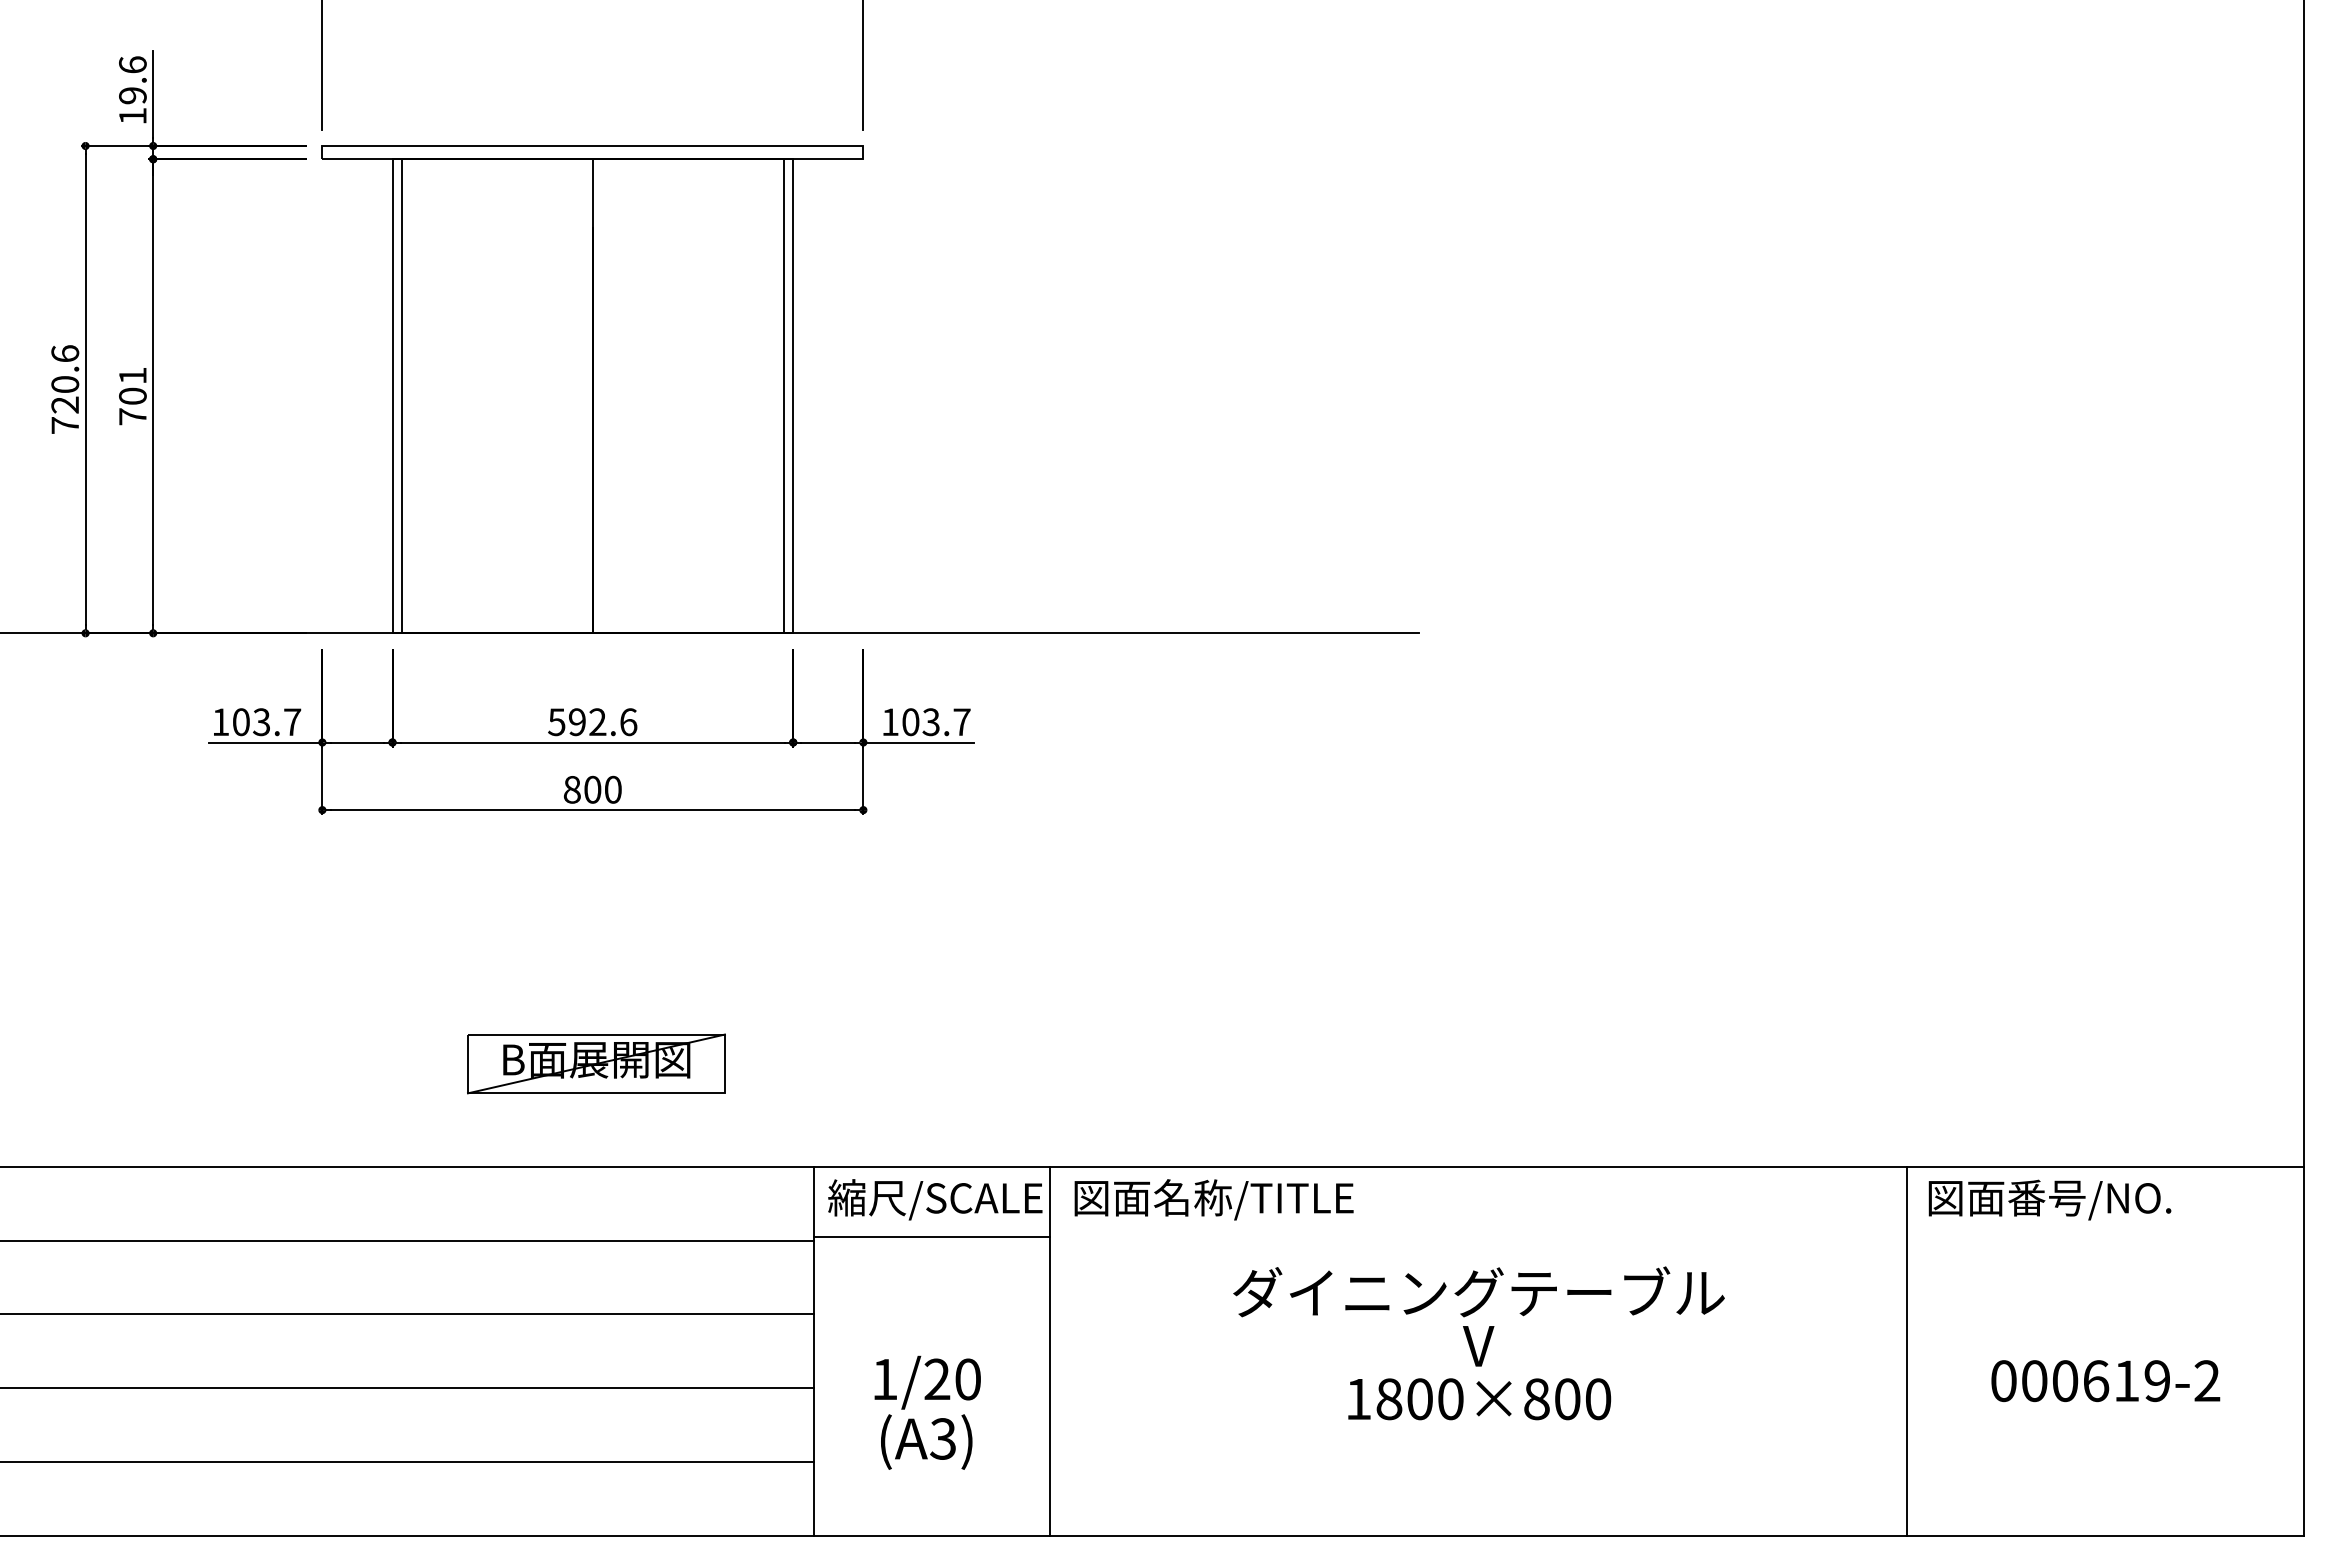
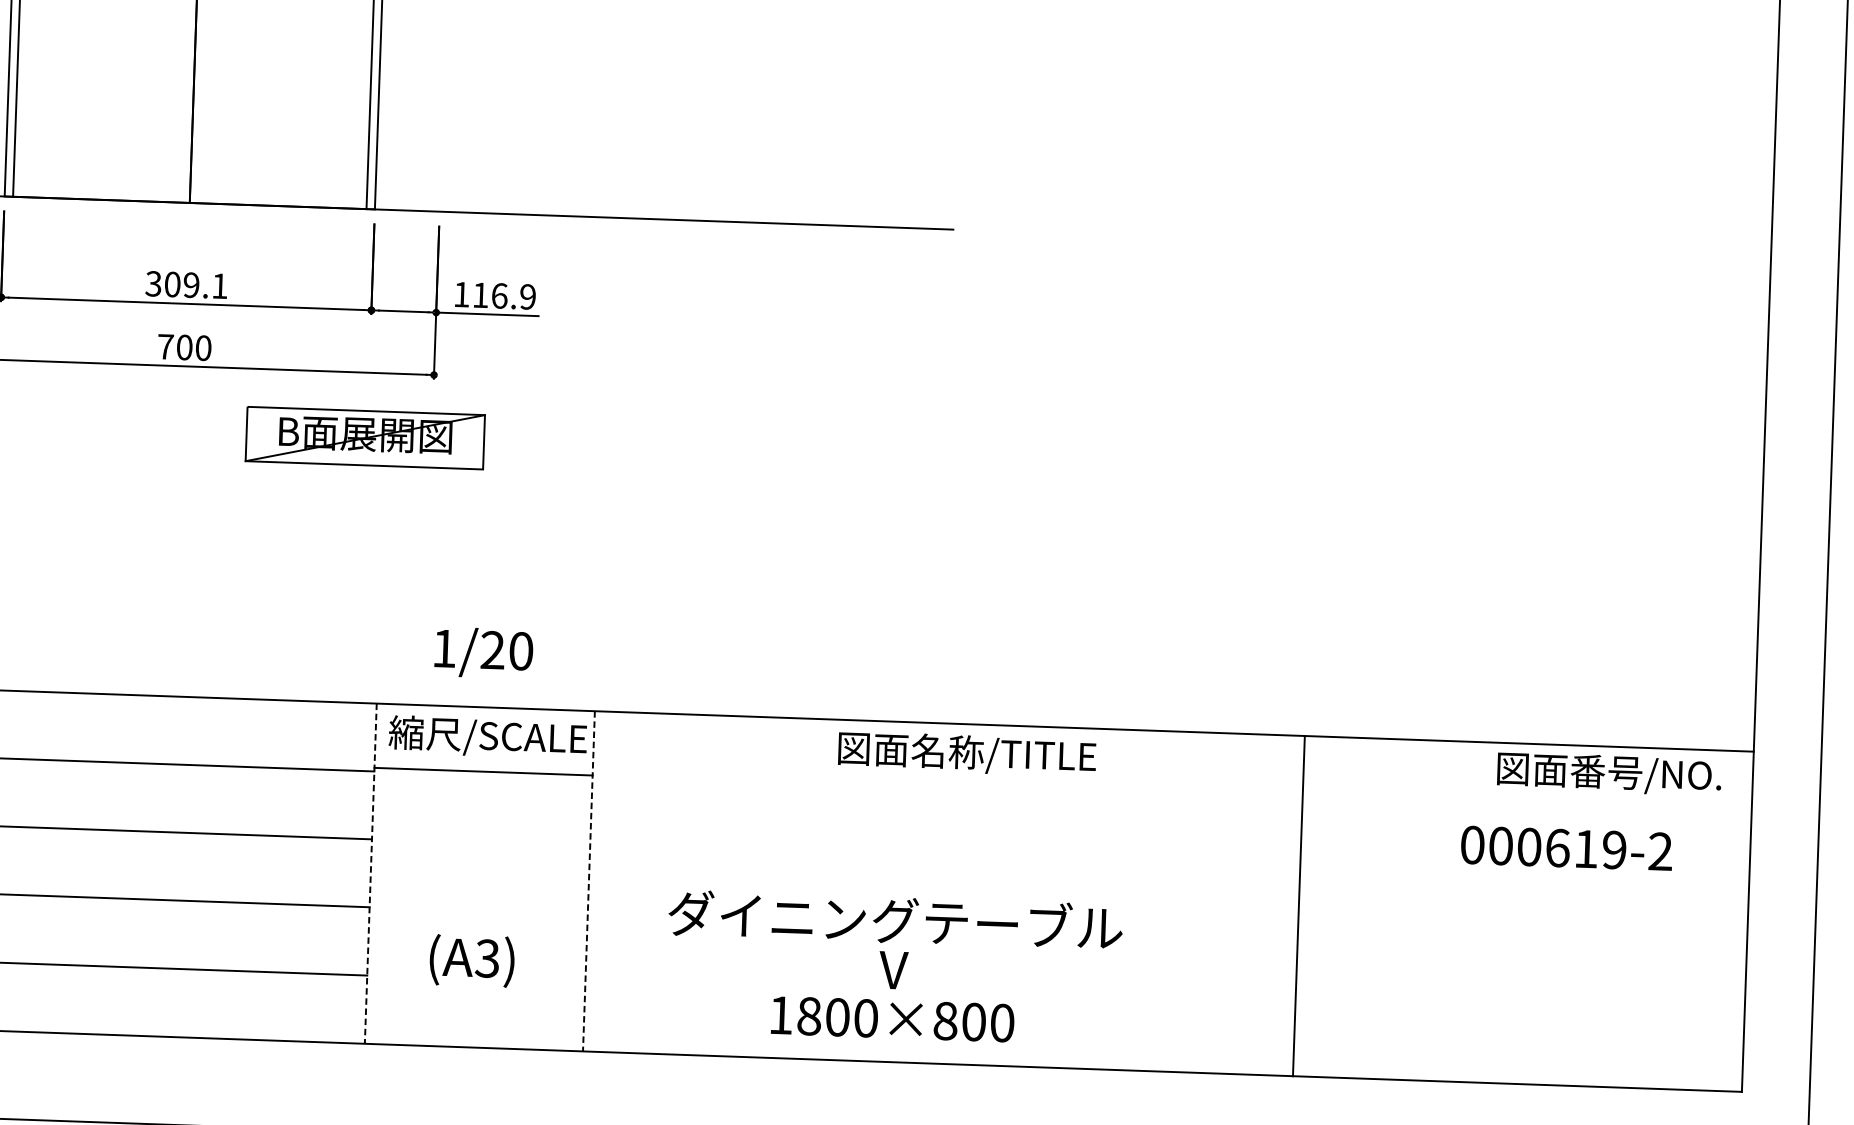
text: (592, 722) -> (186, 285), 592.6 -> 309.1
text: (936, 722) -> (504, 296), 103.7 -> 116.9
text: (571, 789) -> (165, 346), 800 -> 700
part: (596, 1063) -> (365, 437), moved
text: (1213, 1199) -> (966, 753), moved
text: (2049, 1199) -> (1608, 773), moved
text: (1478, 1343) -> (893, 967), moved
line: (1907, 1351) -> (1299, 906), moved
line: (813, 1352) -> (370, 874), solid -> dashed
line: (1049, 1352) -> (588, 882), solid -> dashed
text: (2105, 1381) -> (1566, 848), moved
text: (927, 1382) -> (483, 652), moved

